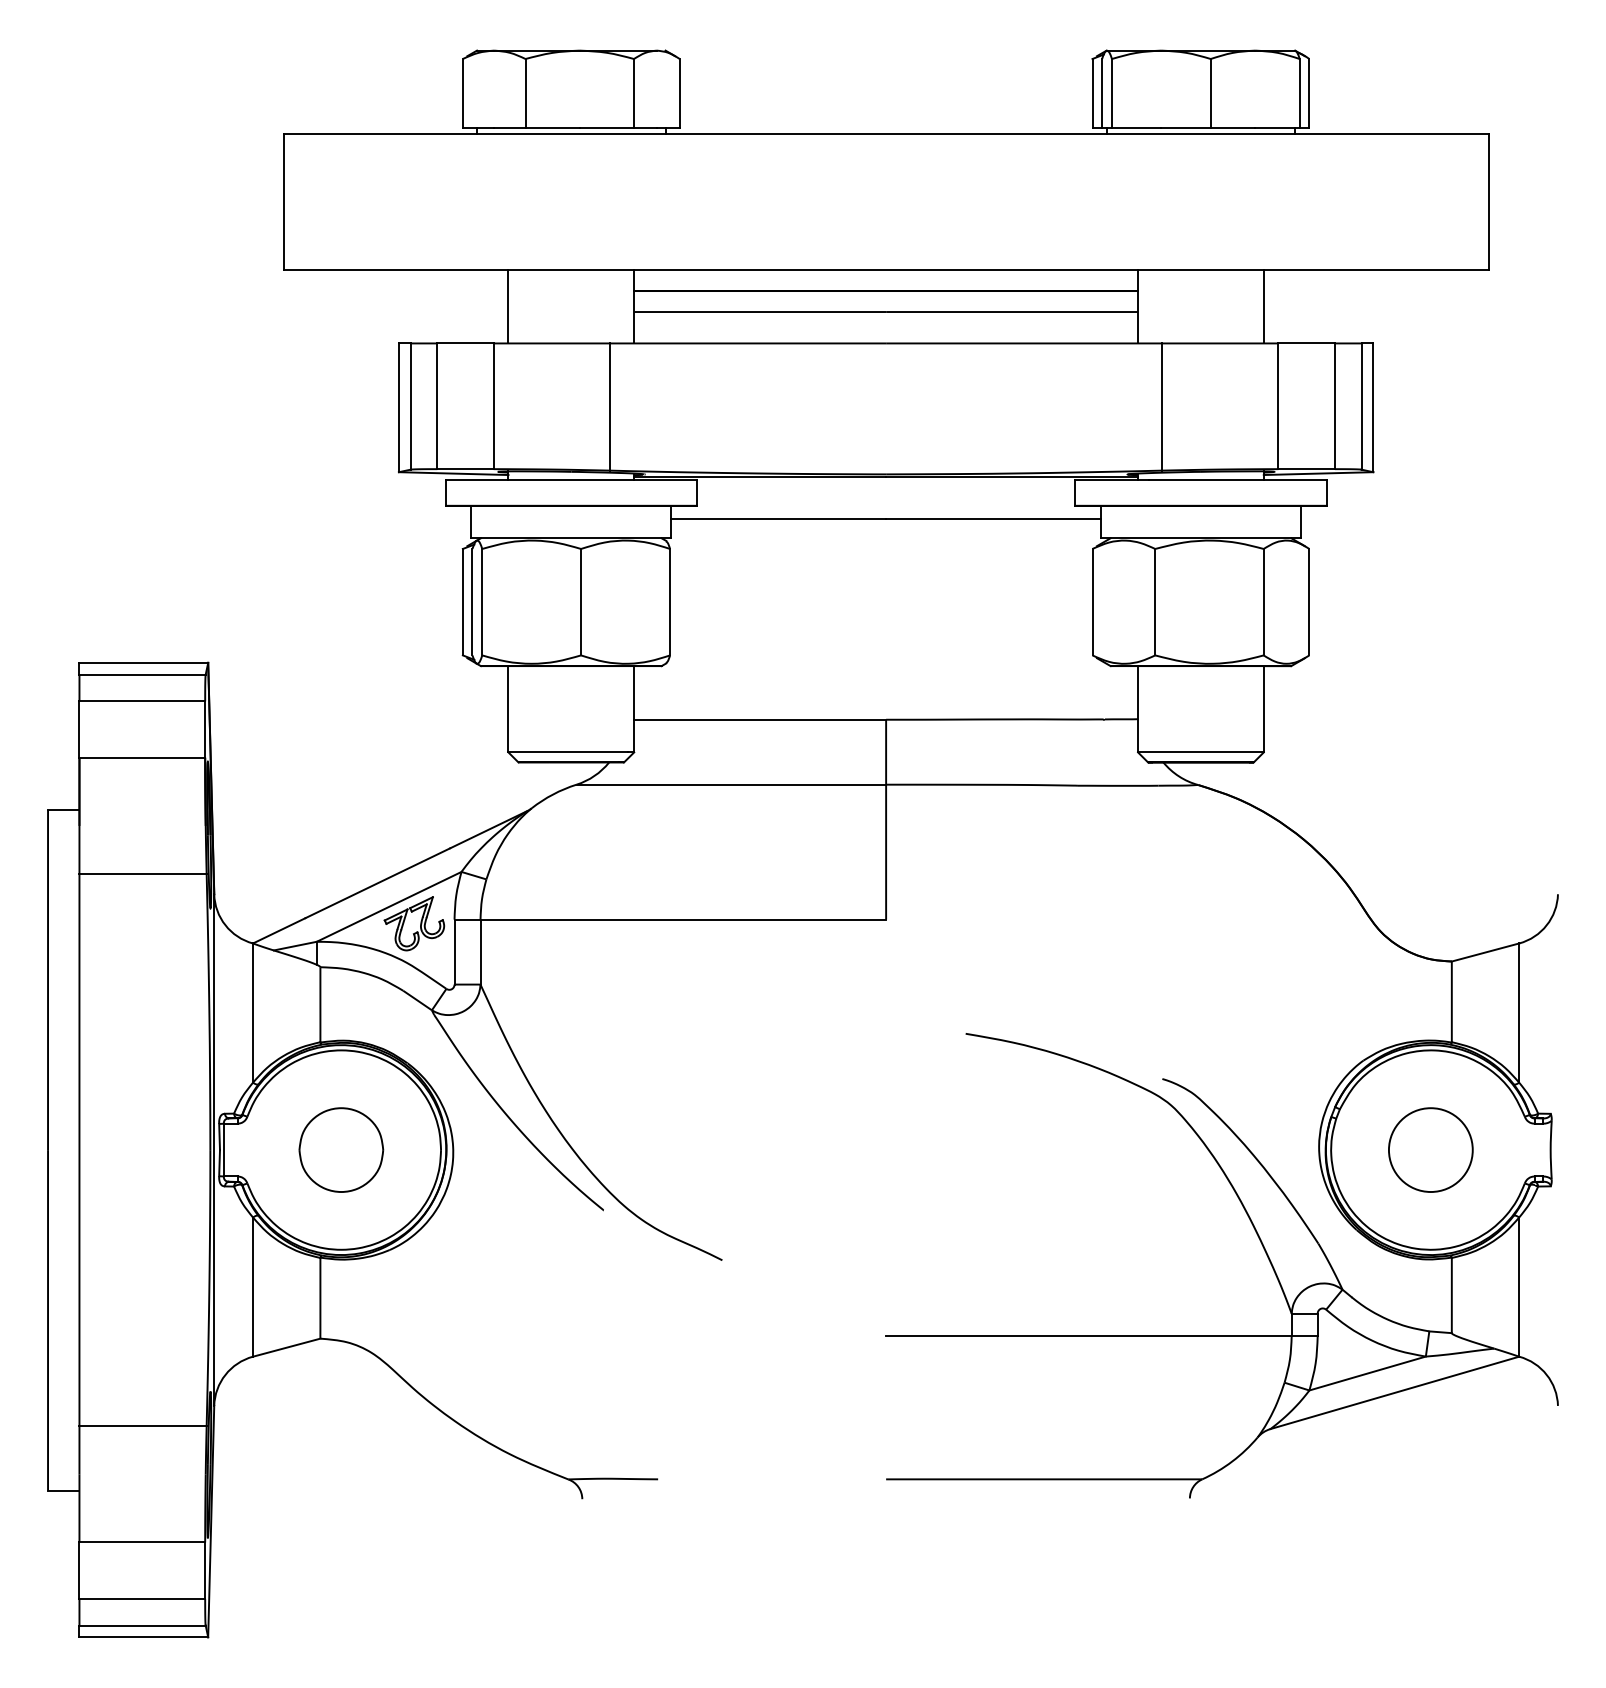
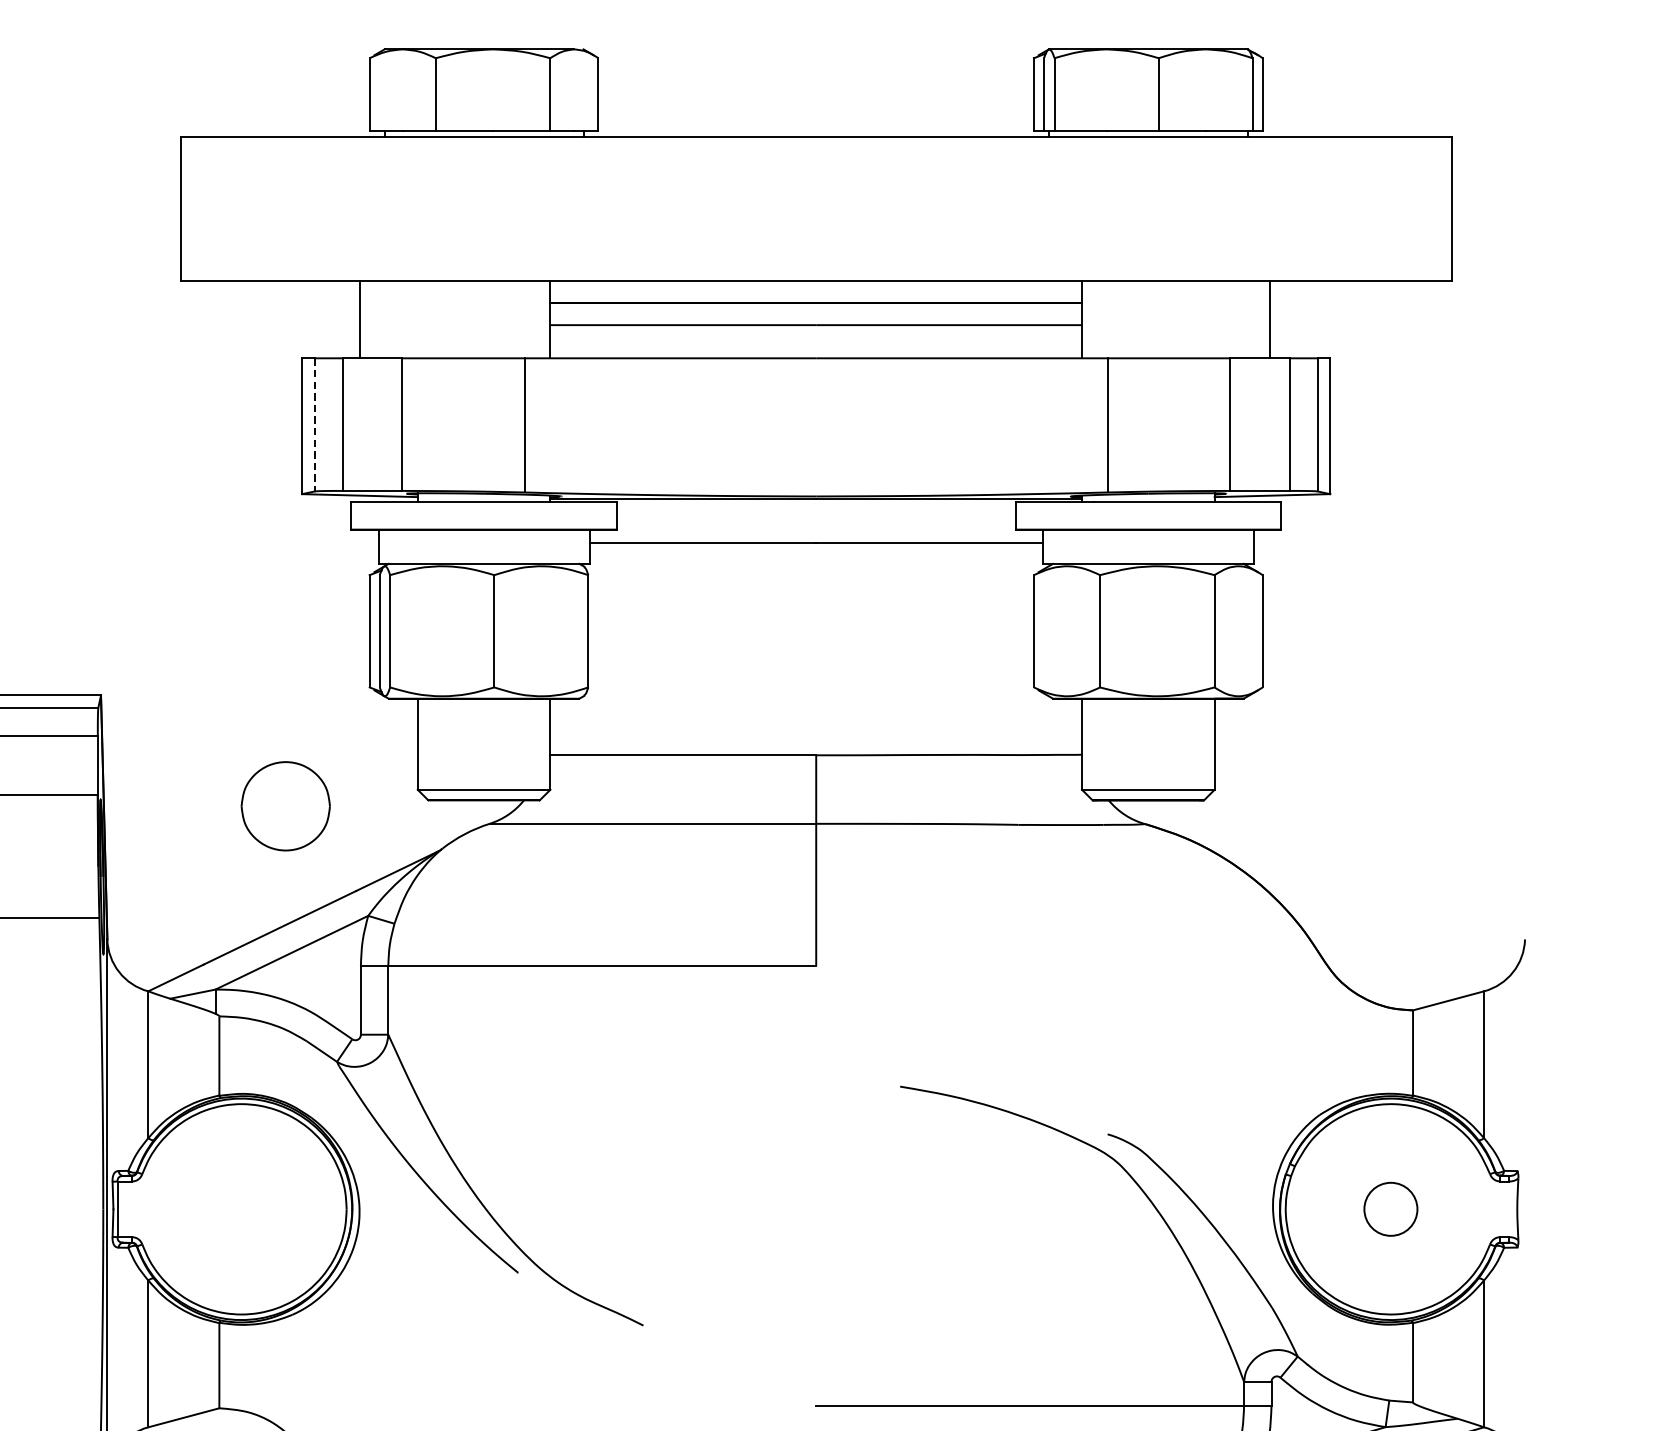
line: (508, 306) -> (359, 319), moved
line: (1263, 306) -> (1269, 319), moved
line: (410, 407) -> (314, 425), solid -> dashed
part: (414, 923) -> (318, 970), removed
part: (341, 1149) -> (285, 805), moved
circle: (1430, 1150) -> (1390, 1209), size x0.6

